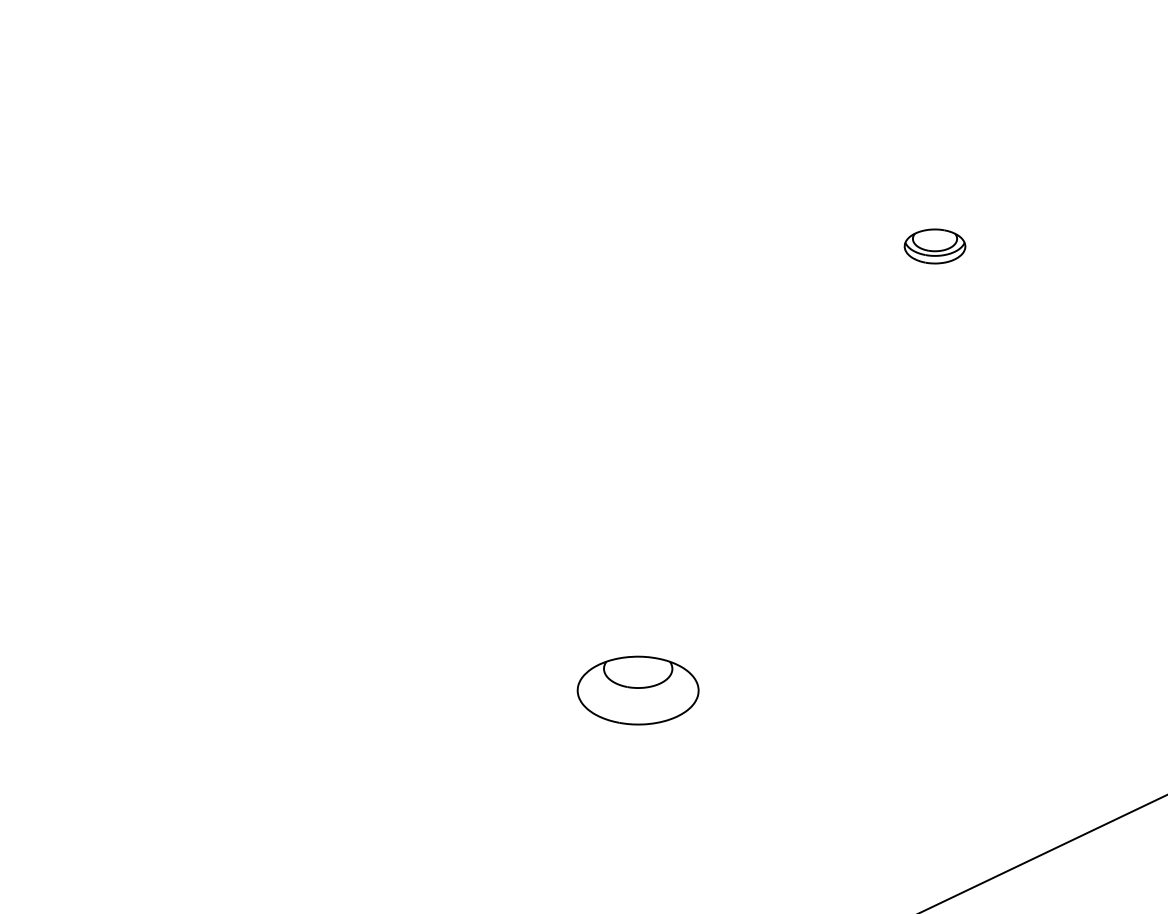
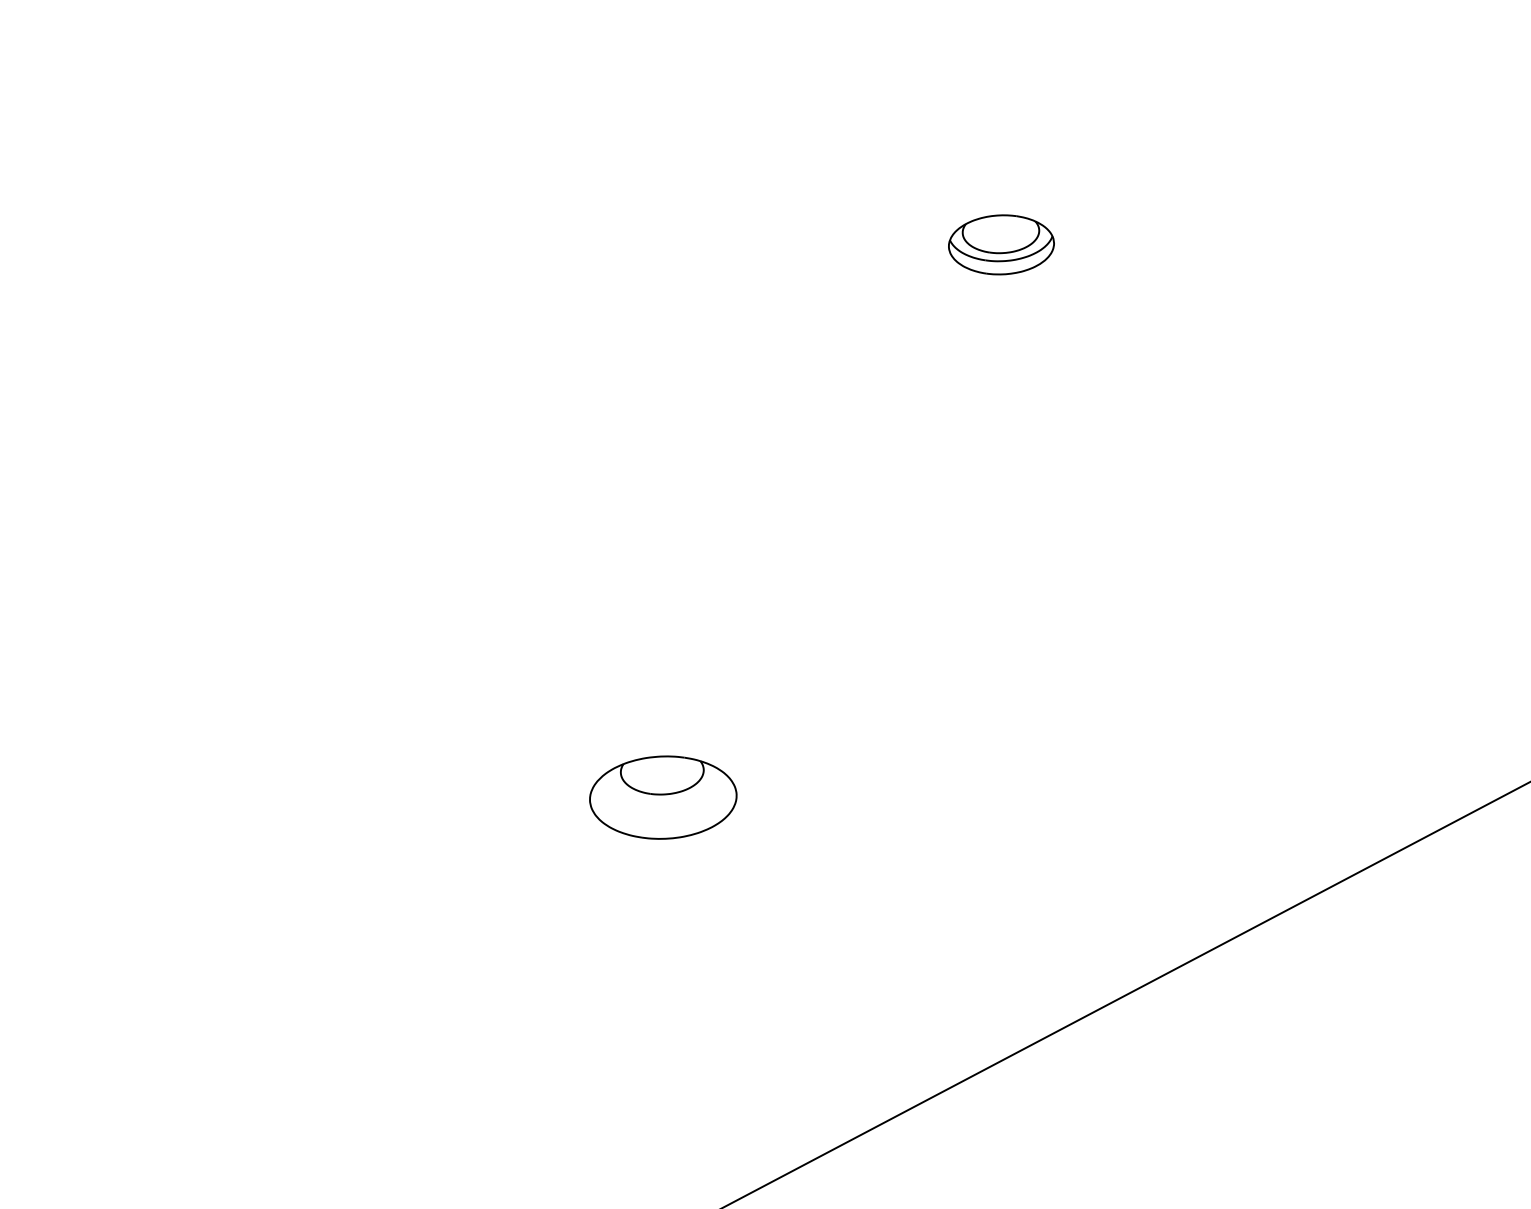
part: (935, 246) -> (1001, 244), size x1.43

